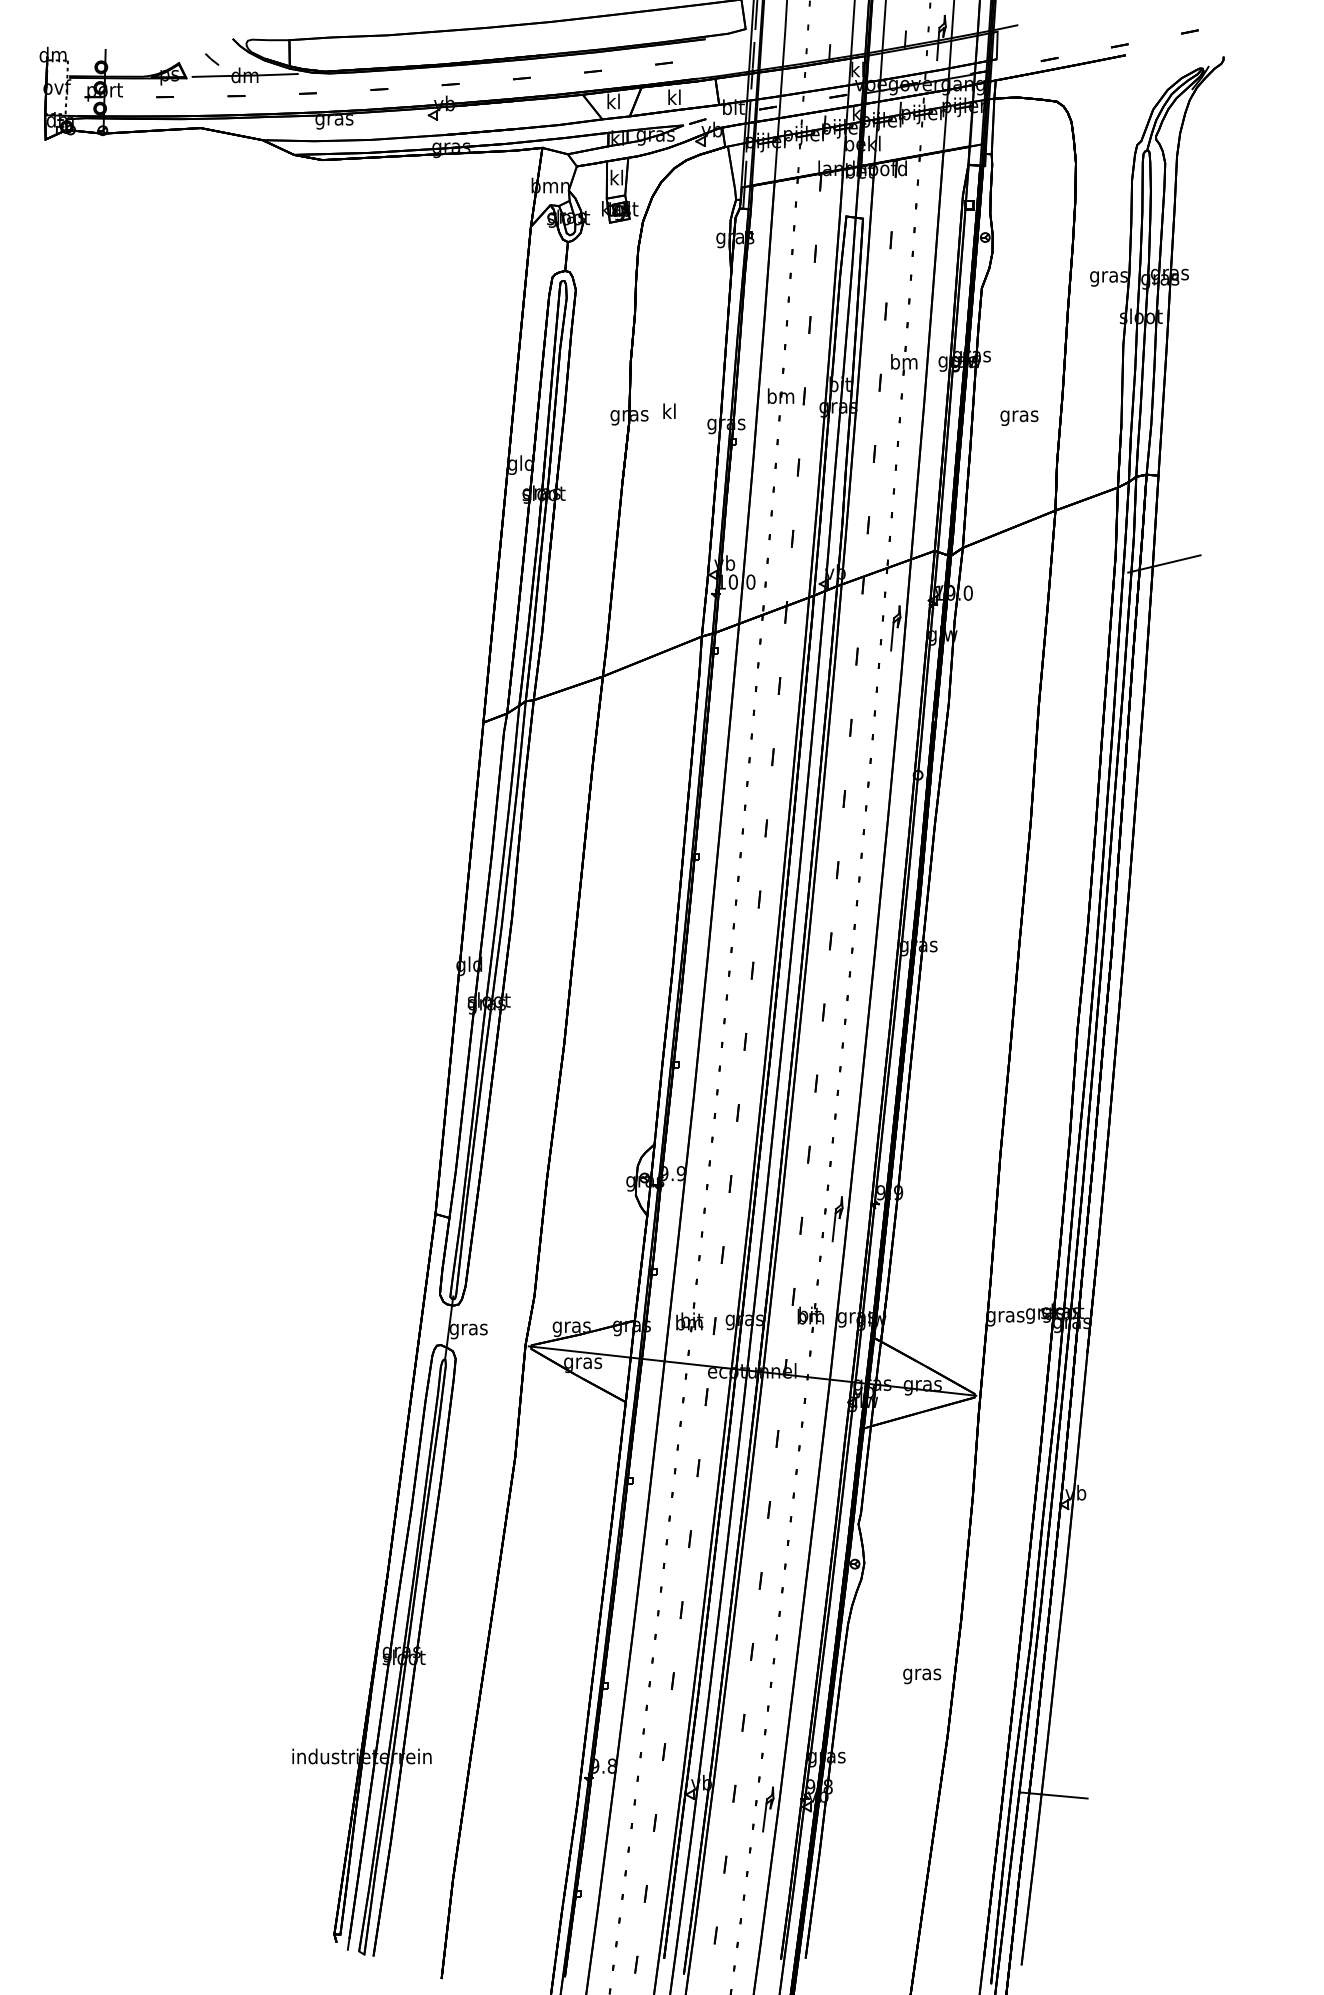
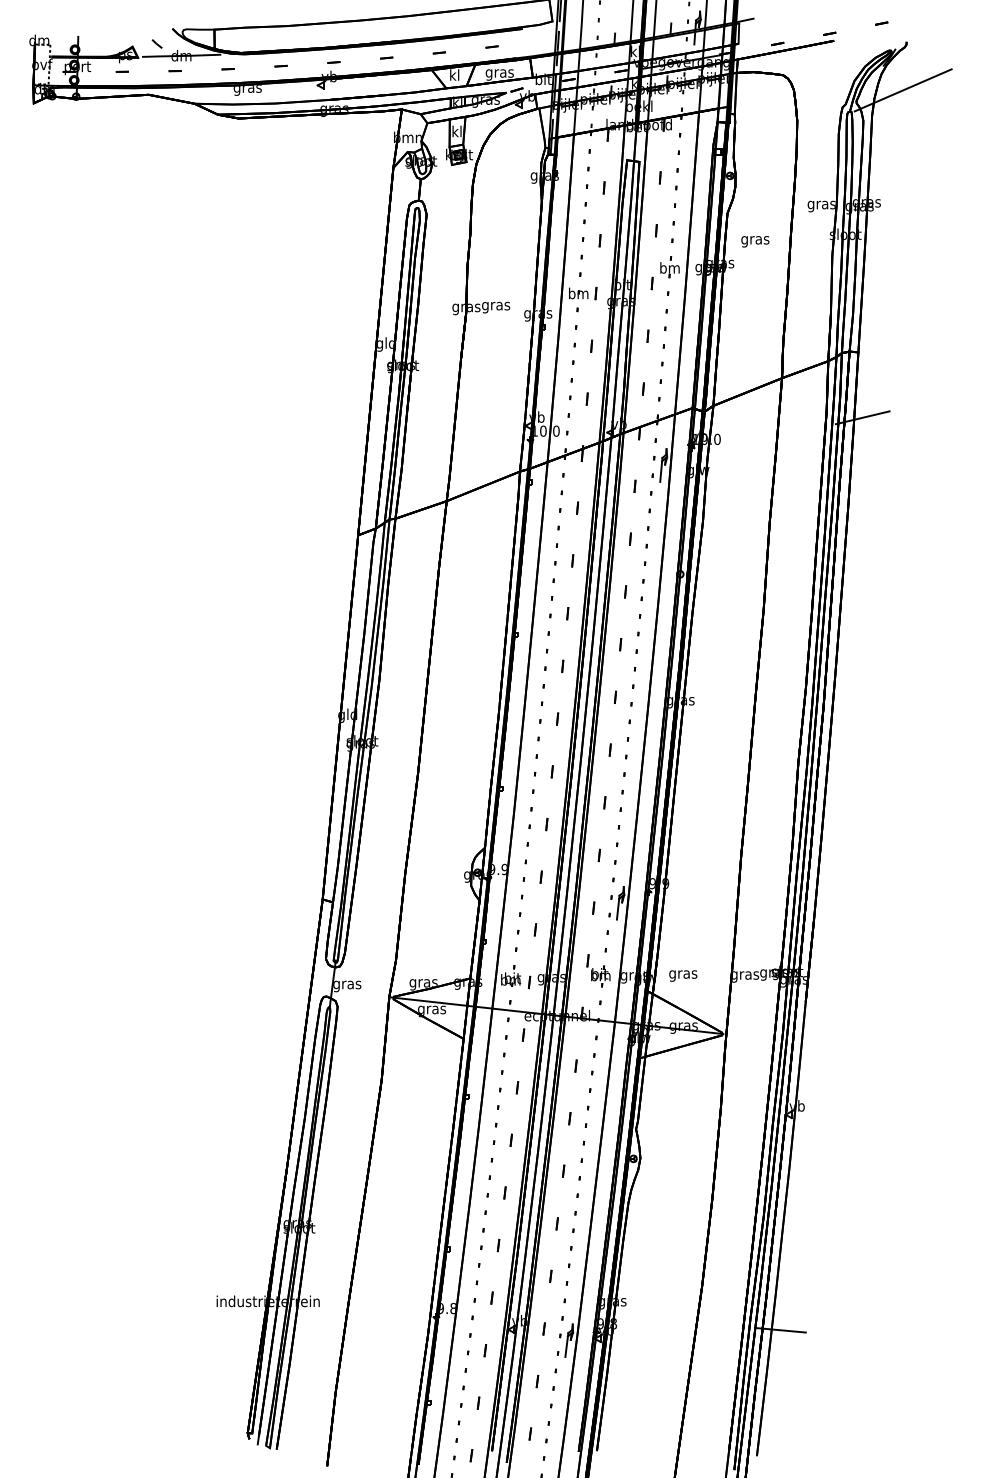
text: (674, 99) -> (499, 73), kl -> gras
line: (1218, 122) -> (902, 90), added
text: (670, 412) -> (496, 305), kl -> gras
text: (1019, 417) -> (755, 241), moved
text: (922, 1675) -> (683, 975), moved

